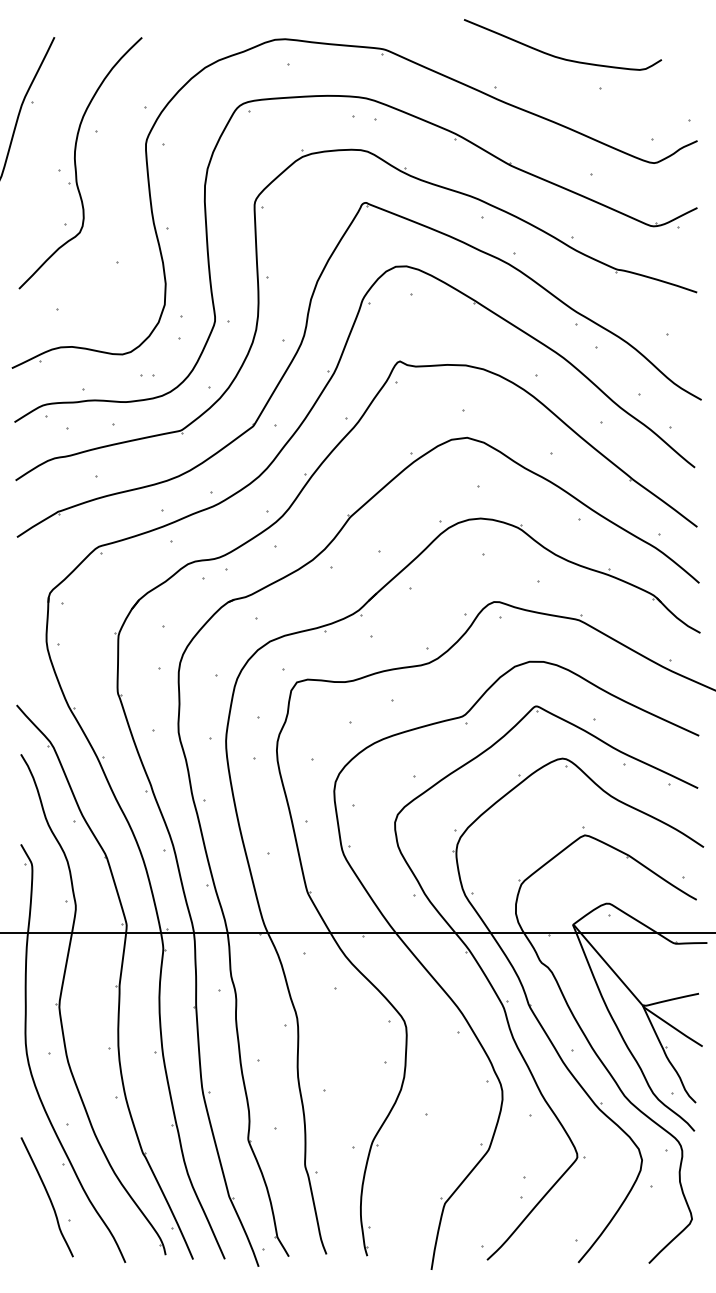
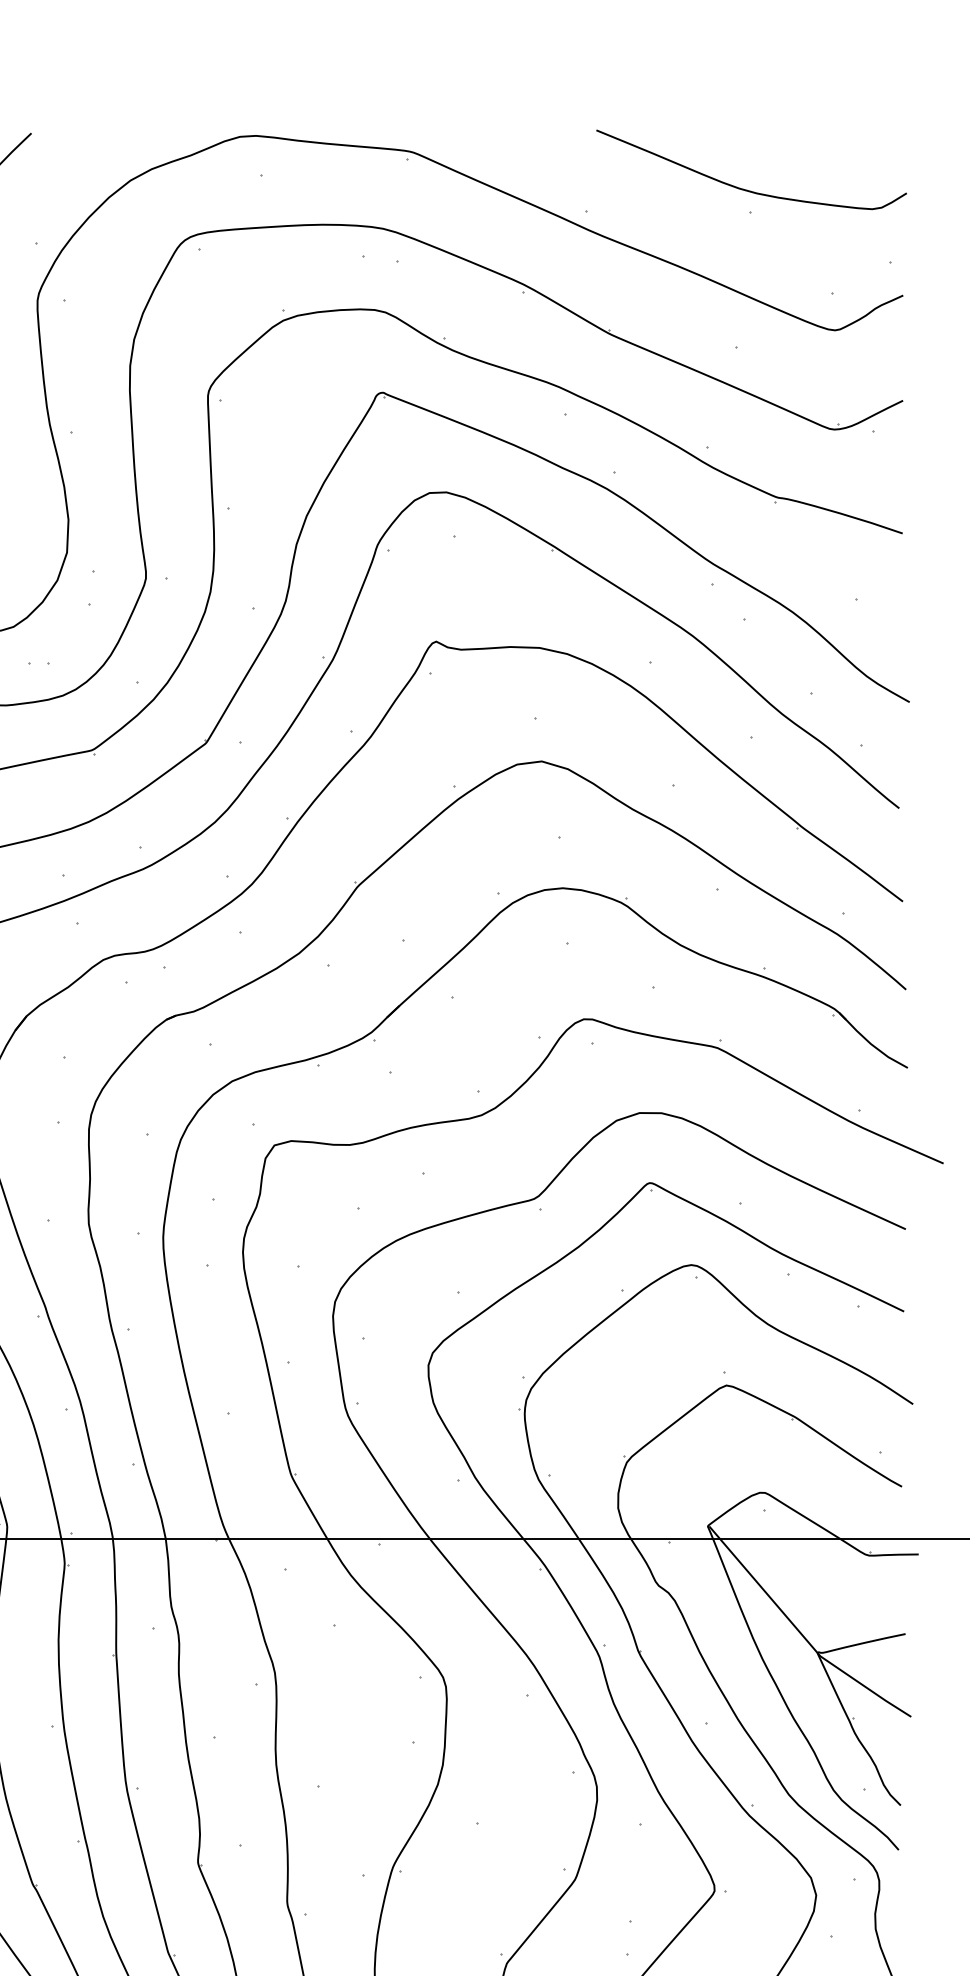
curve: (558, 56) -> (744, 188), moved

